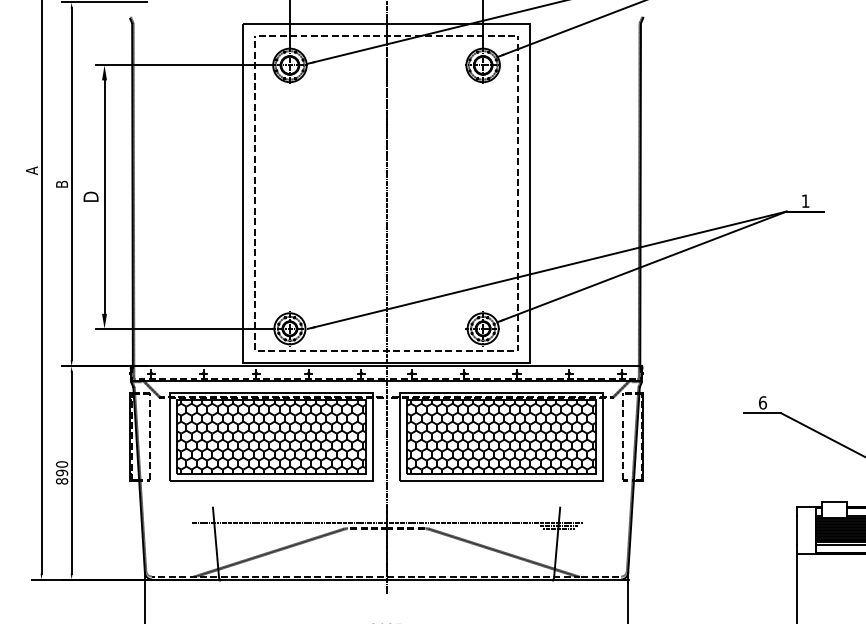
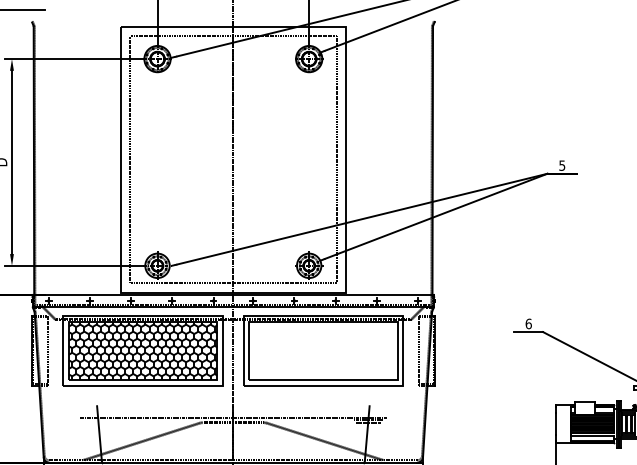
text: (805, 200) -> (562, 165), 1 -> 5
hatch: (501, 436) -> (323, 350), removed

